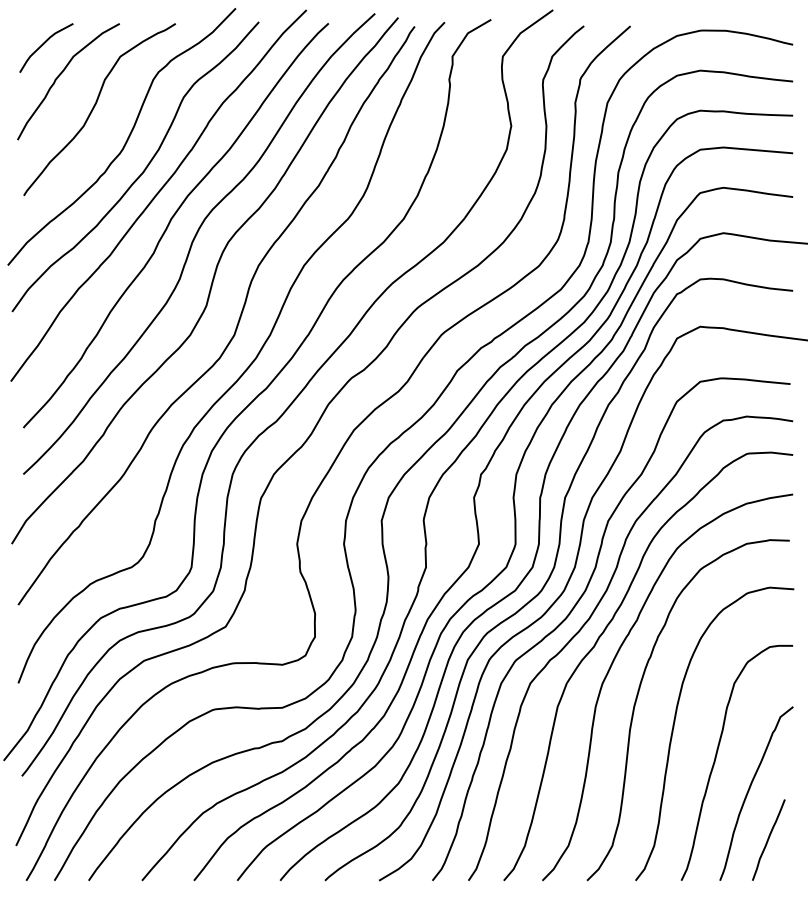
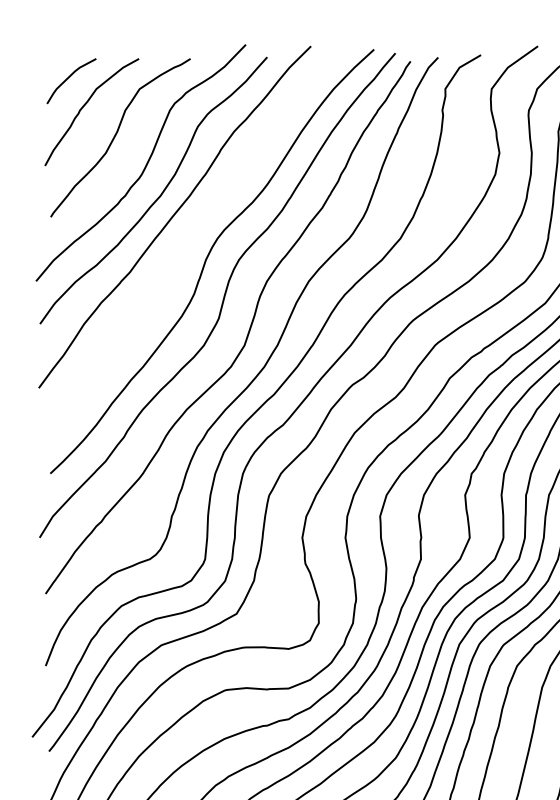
curve: (170, 223) -> (185, 242), removed

